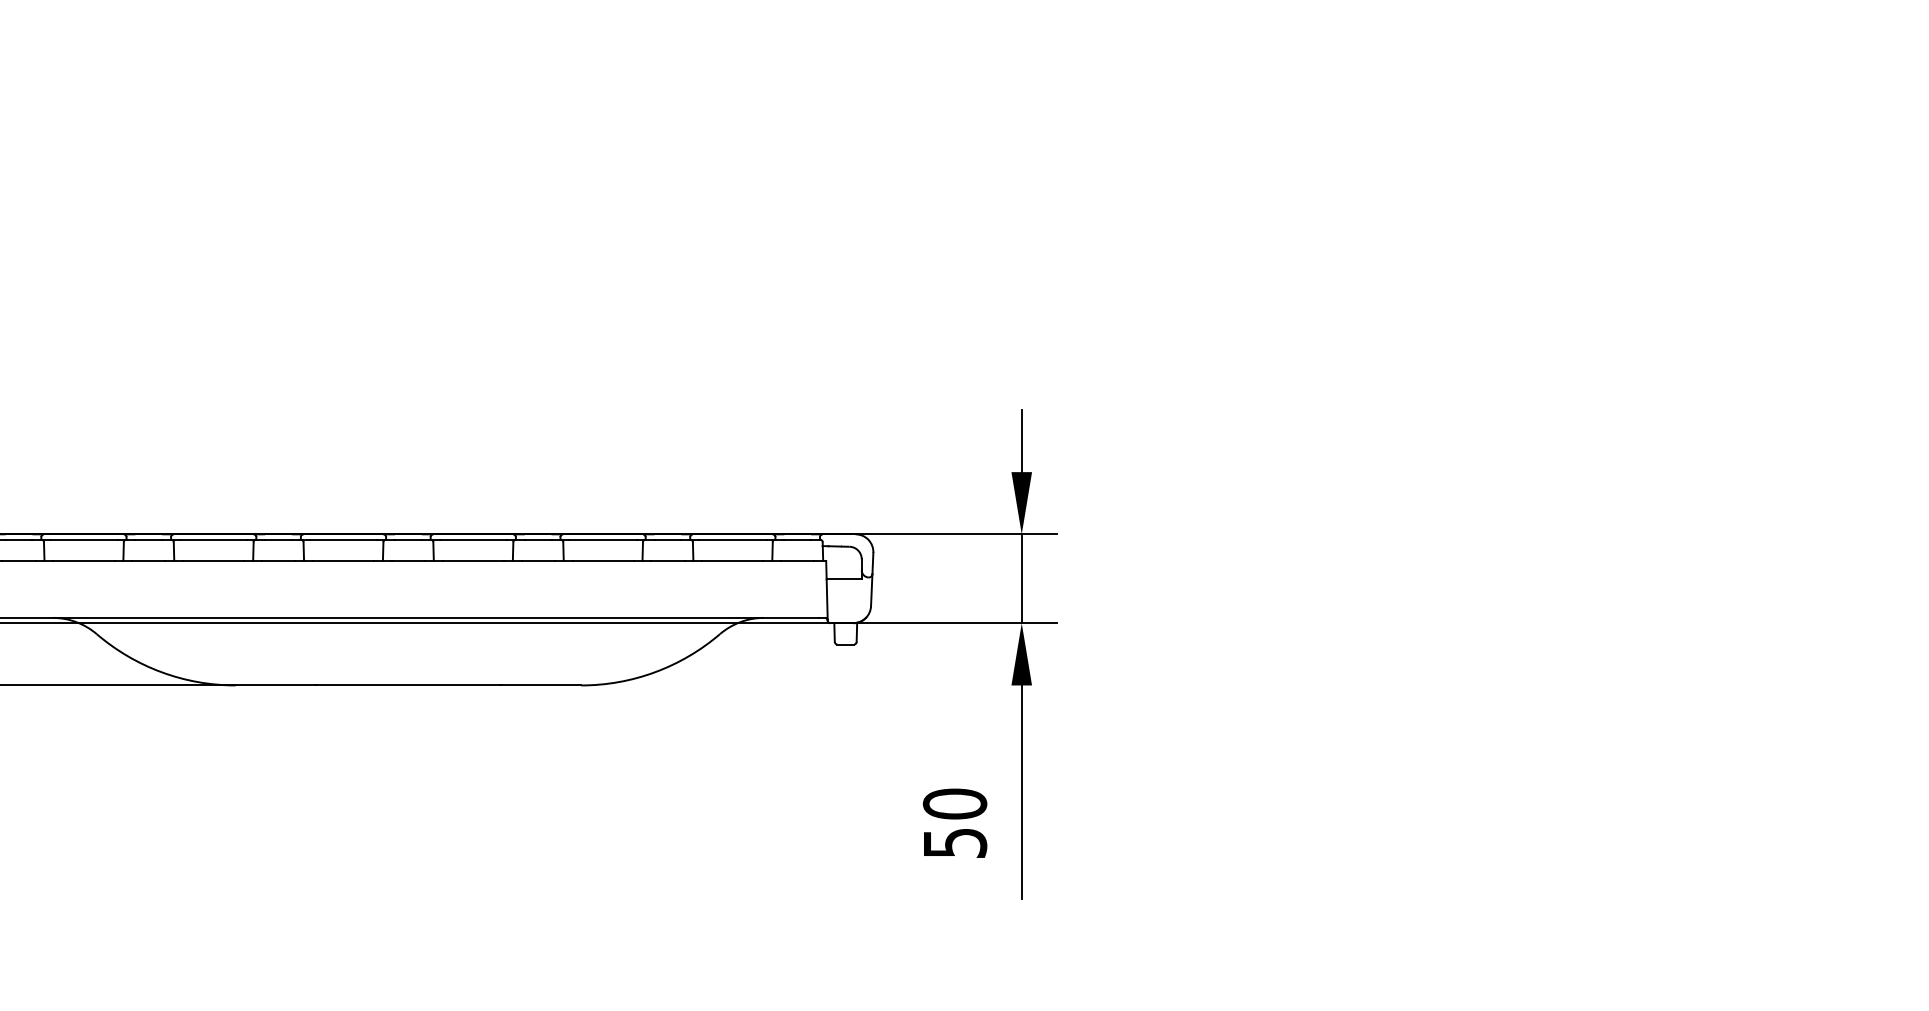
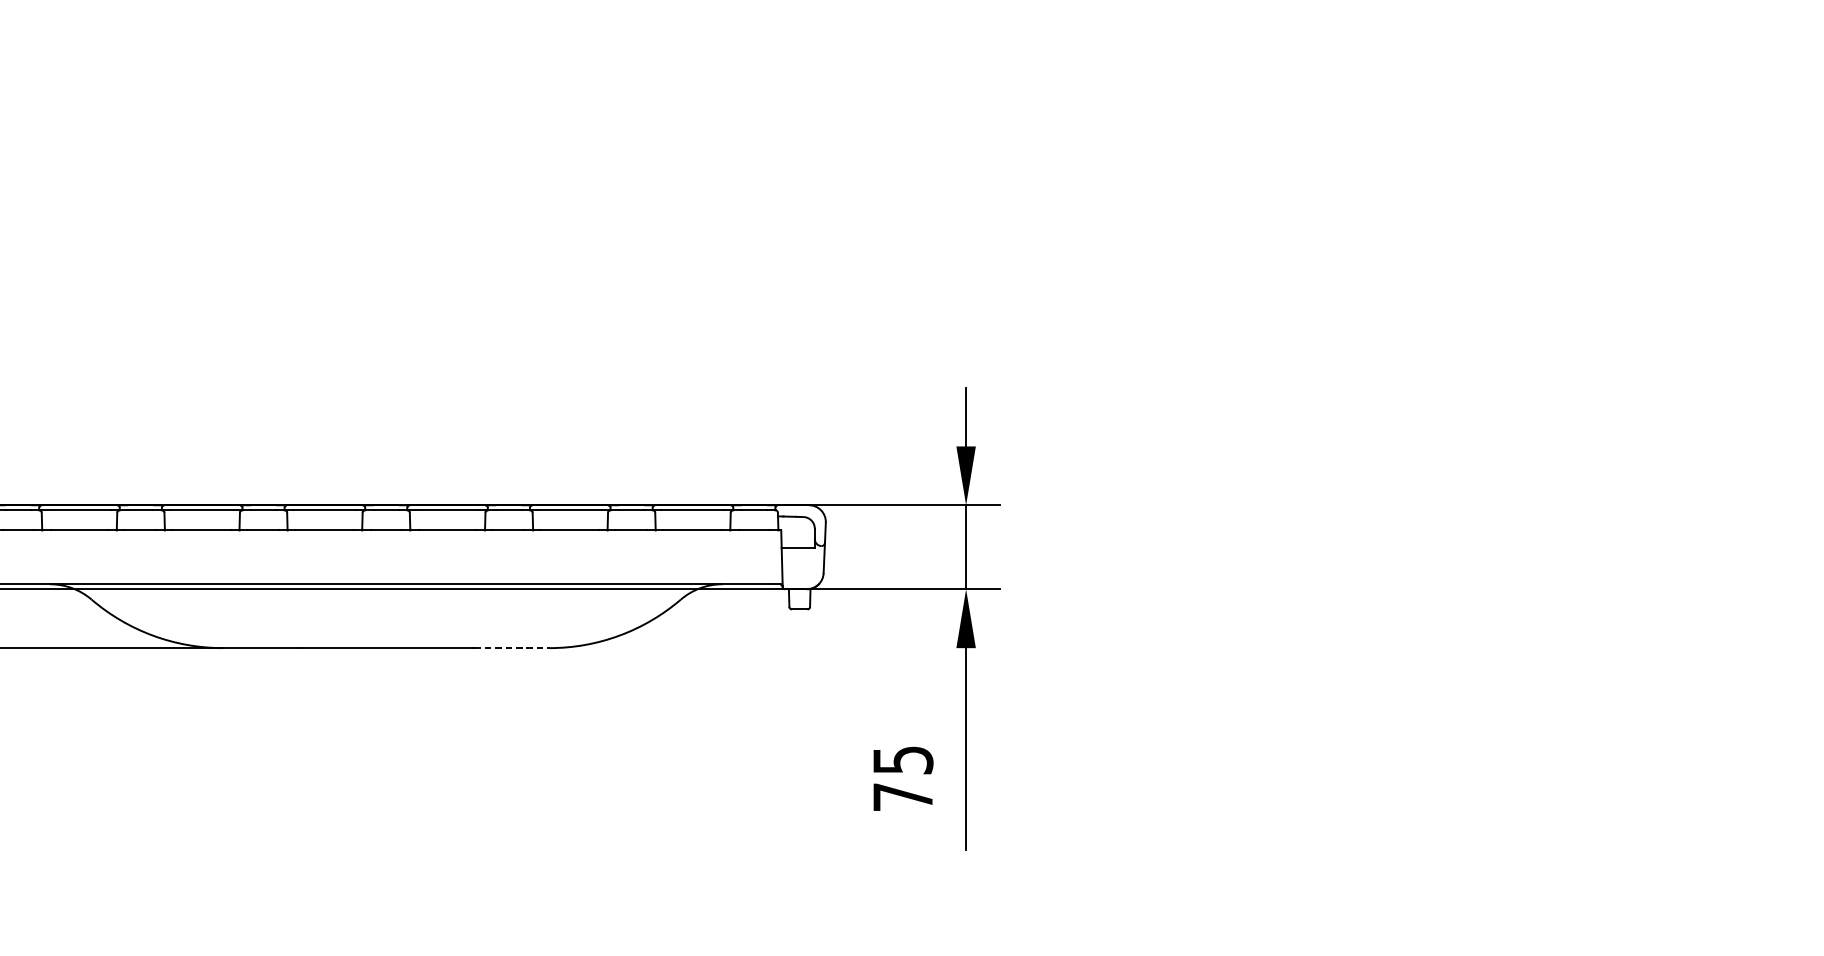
line: (541, 685) -> (512, 648), solid -> dashed
text: (954, 822) -> (902, 777), 50 -> 75

